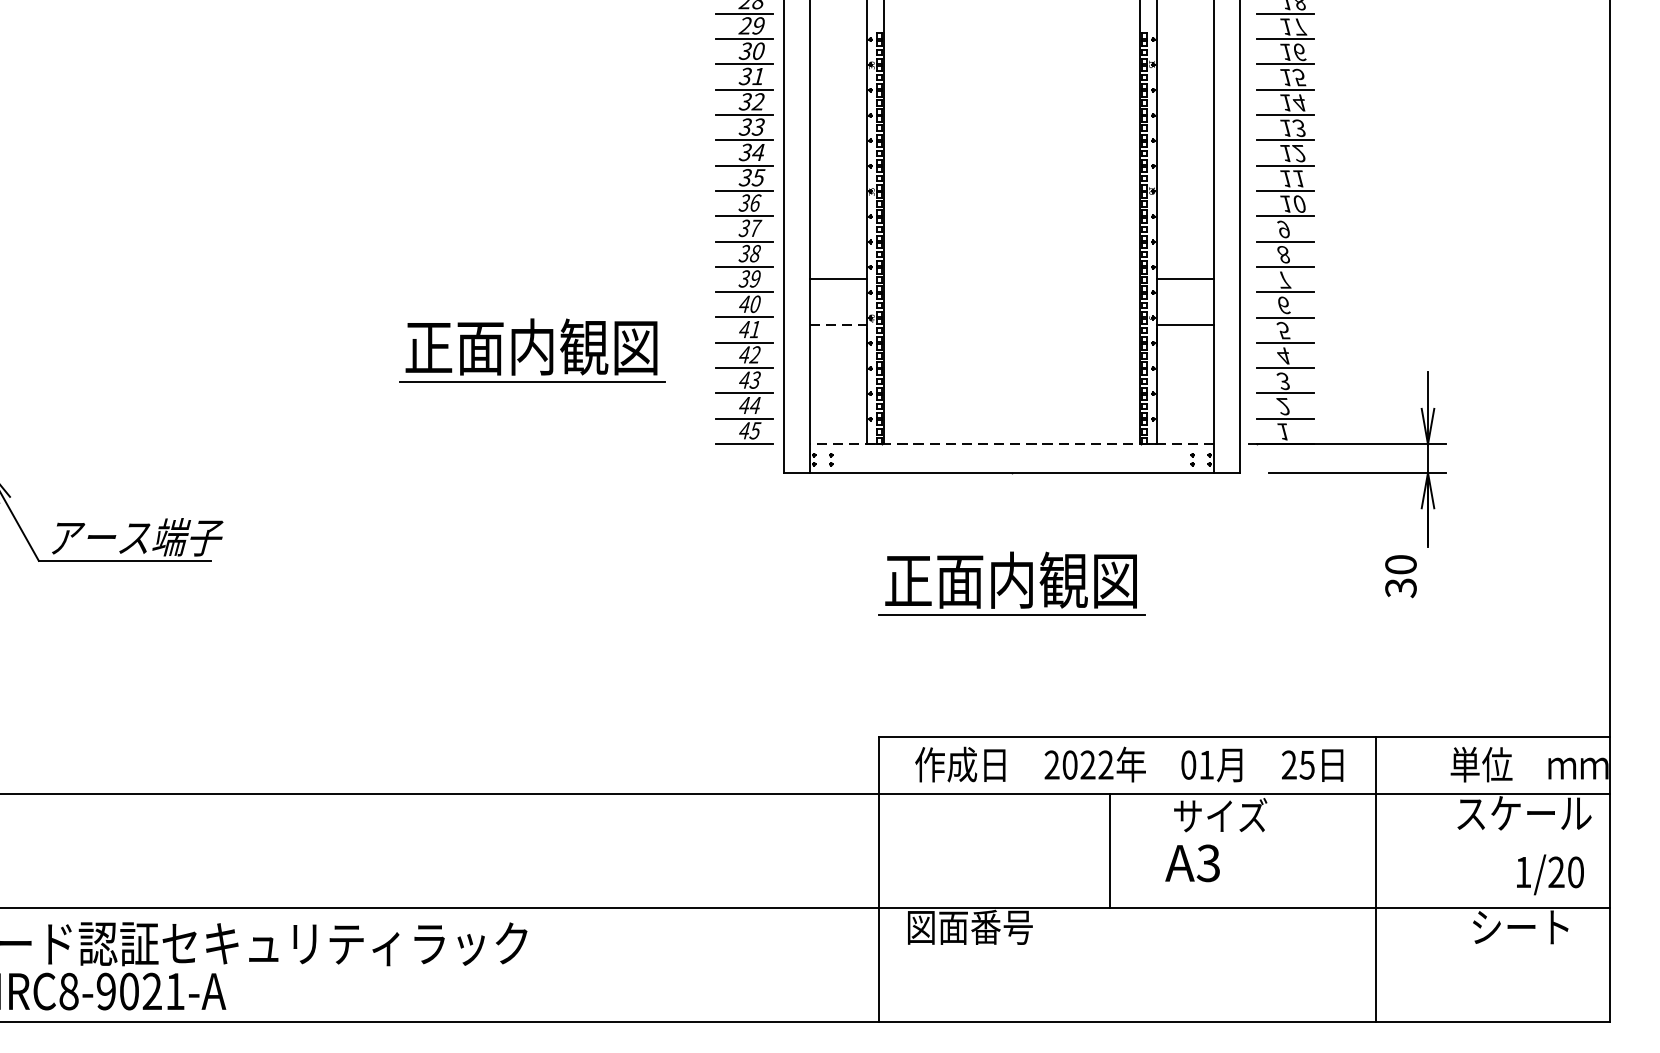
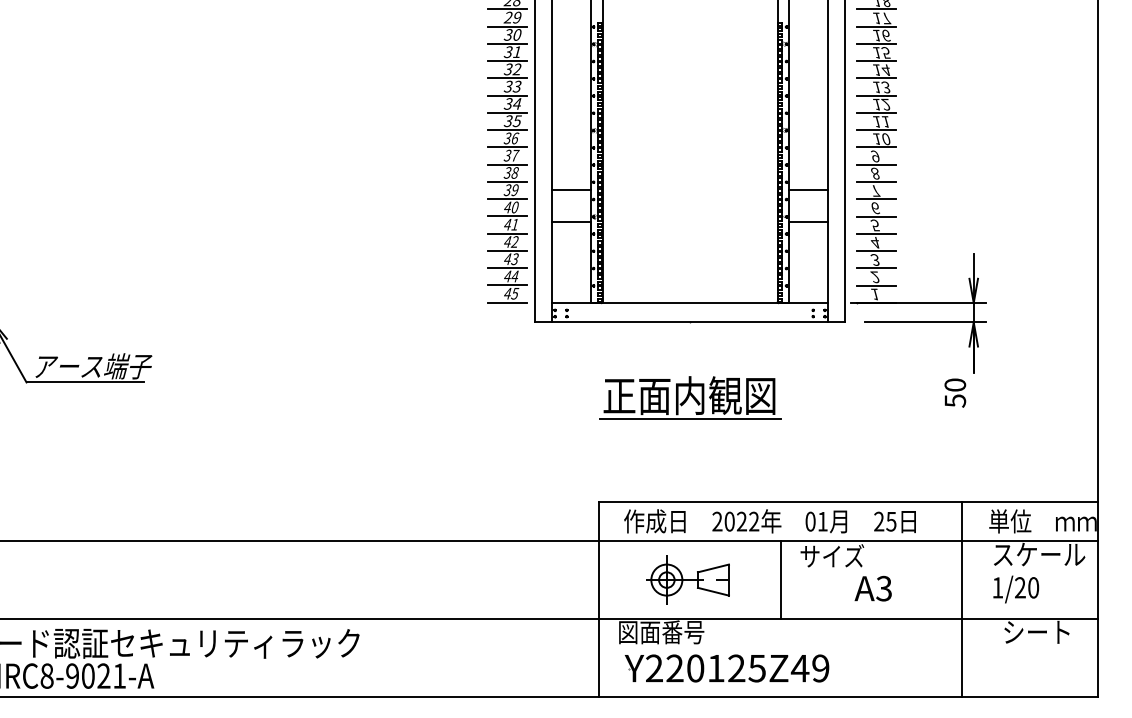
line: (839, 324) -> (572, 221), dashed -> solid
part: (533, 349) -> (363, 238), removed
line: (1012, 445) -> (690, 303), dashed -> solid
text: (1399, 587) -> (954, 400), 30 -> 50
part: (1008, 849) -> (687, 579), added
line: (1109, 849) -> (780, 579), moved
text: (1191, 863) -> (872, 588), moved
text: (1550, 874) -> (1016, 589), moved
line: (1376, 879) -> (962, 599), moved
part: (1053, 980) -> (718, 668), added

